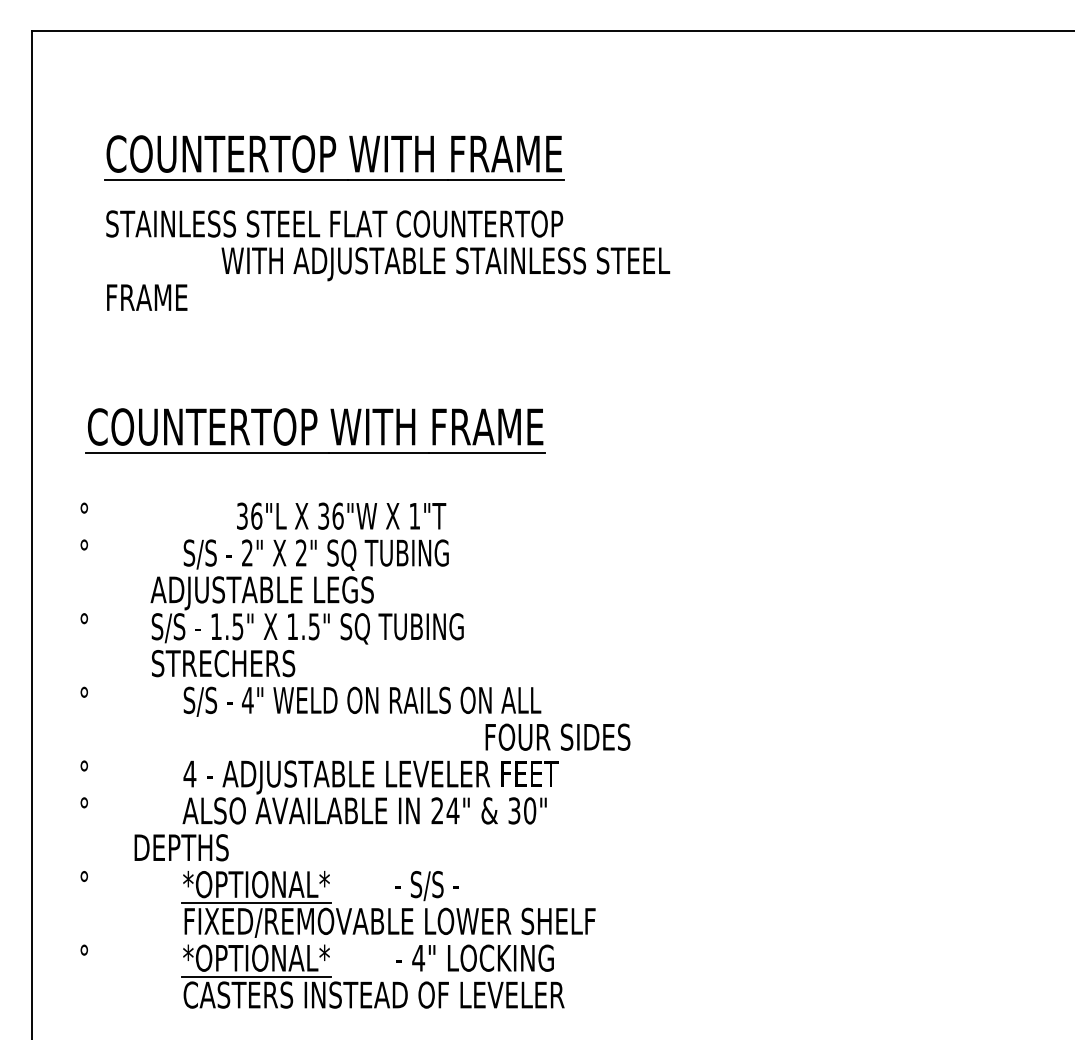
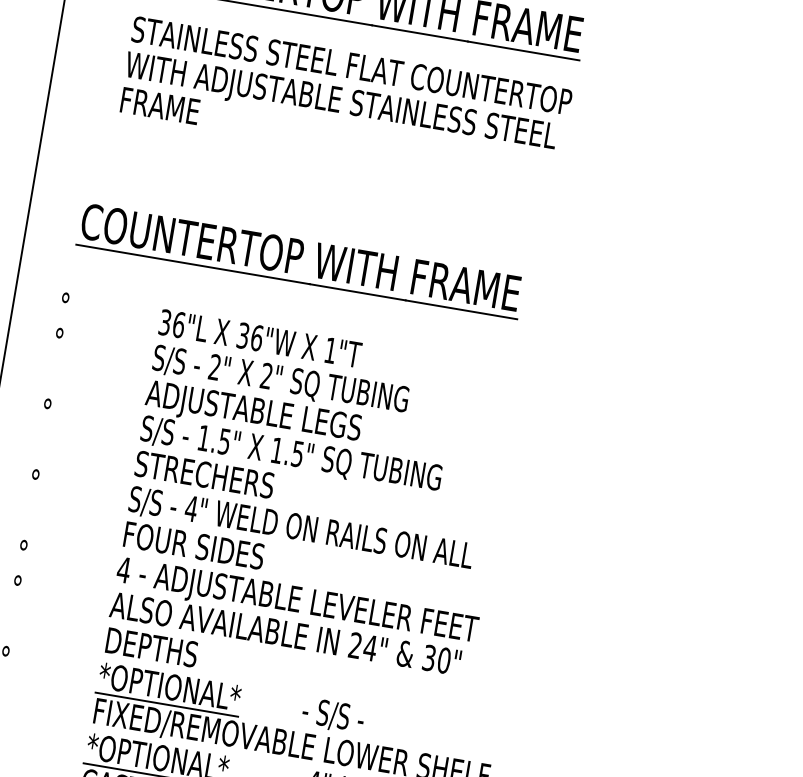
text: (445, 264) -> (340, 103), moved
text: (341, 515) -> (260, 338), moved
text: (306, 626) -> (290, 452), moved
text: (557, 736) -> (193, 544), moved
text: (181, 847) -> (151, 647), moved

